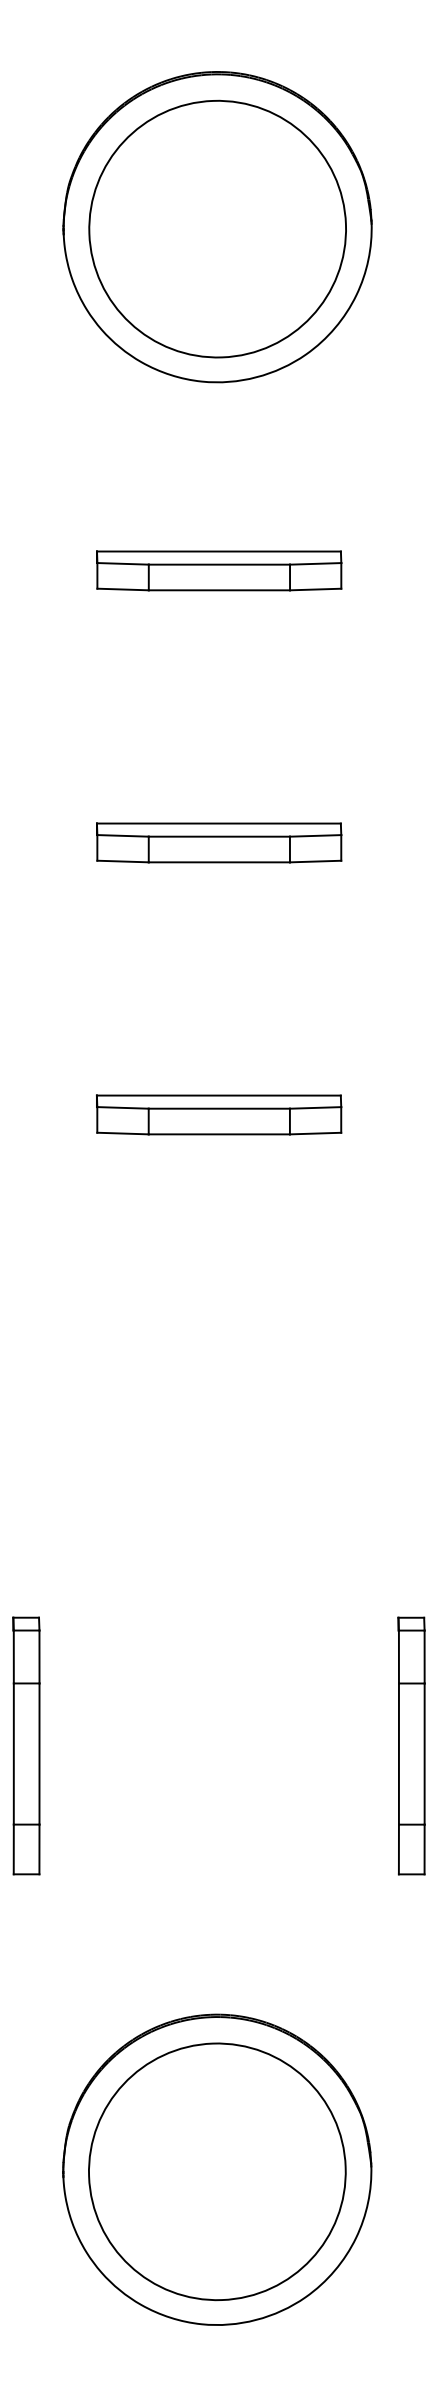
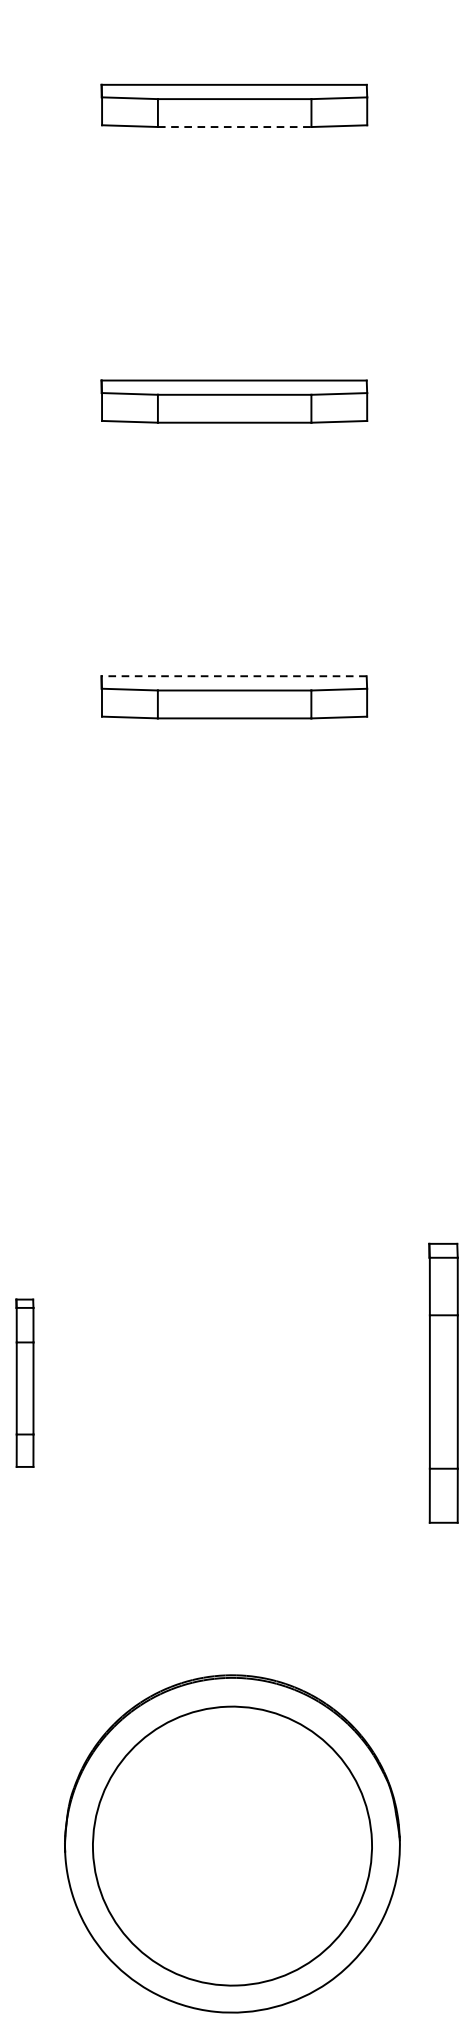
line: (219, 590) -> (234, 127), solid -> dashed
line: (218, 1095) -> (233, 676), solid -> dashed
part: (26, 1745) -> (25, 1382), size x0.6

